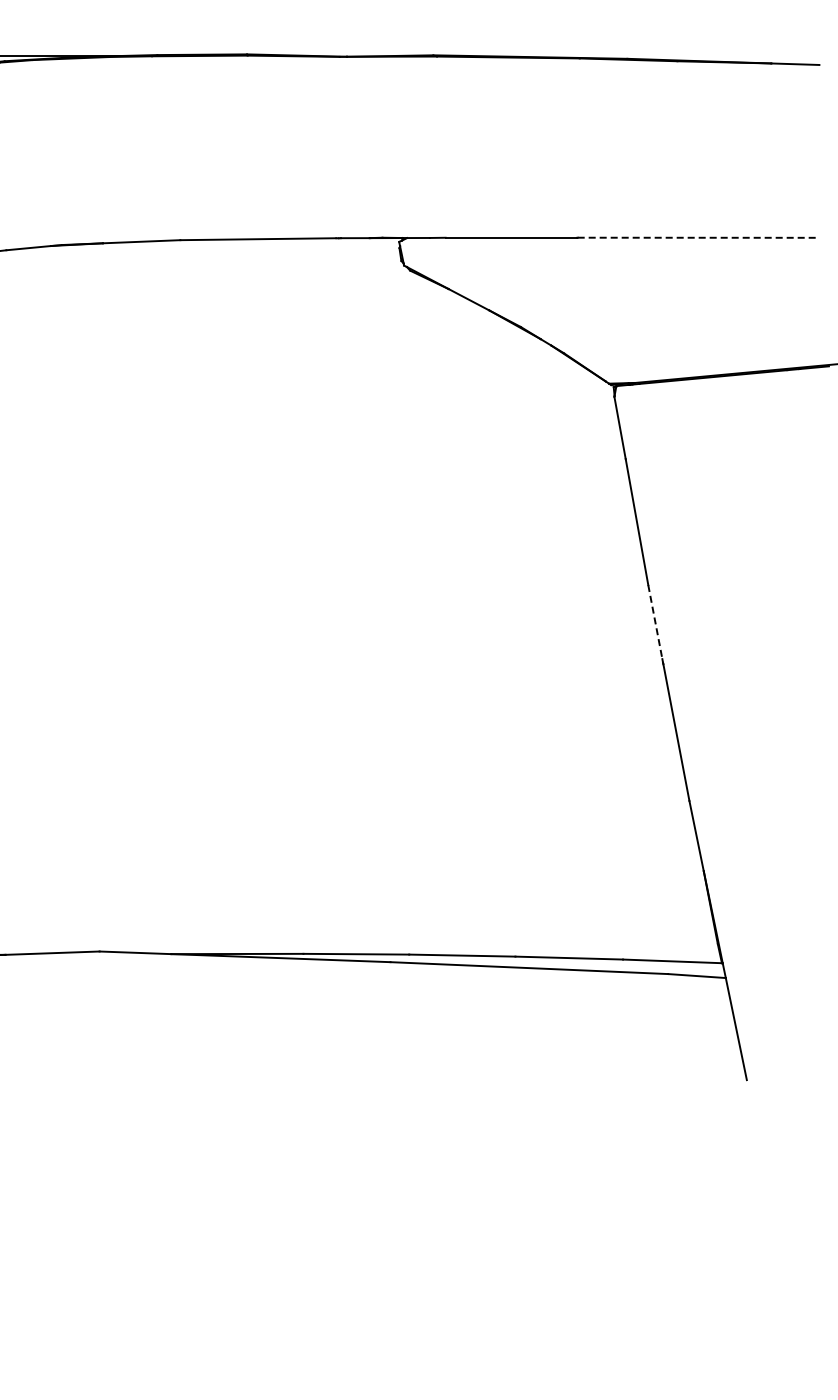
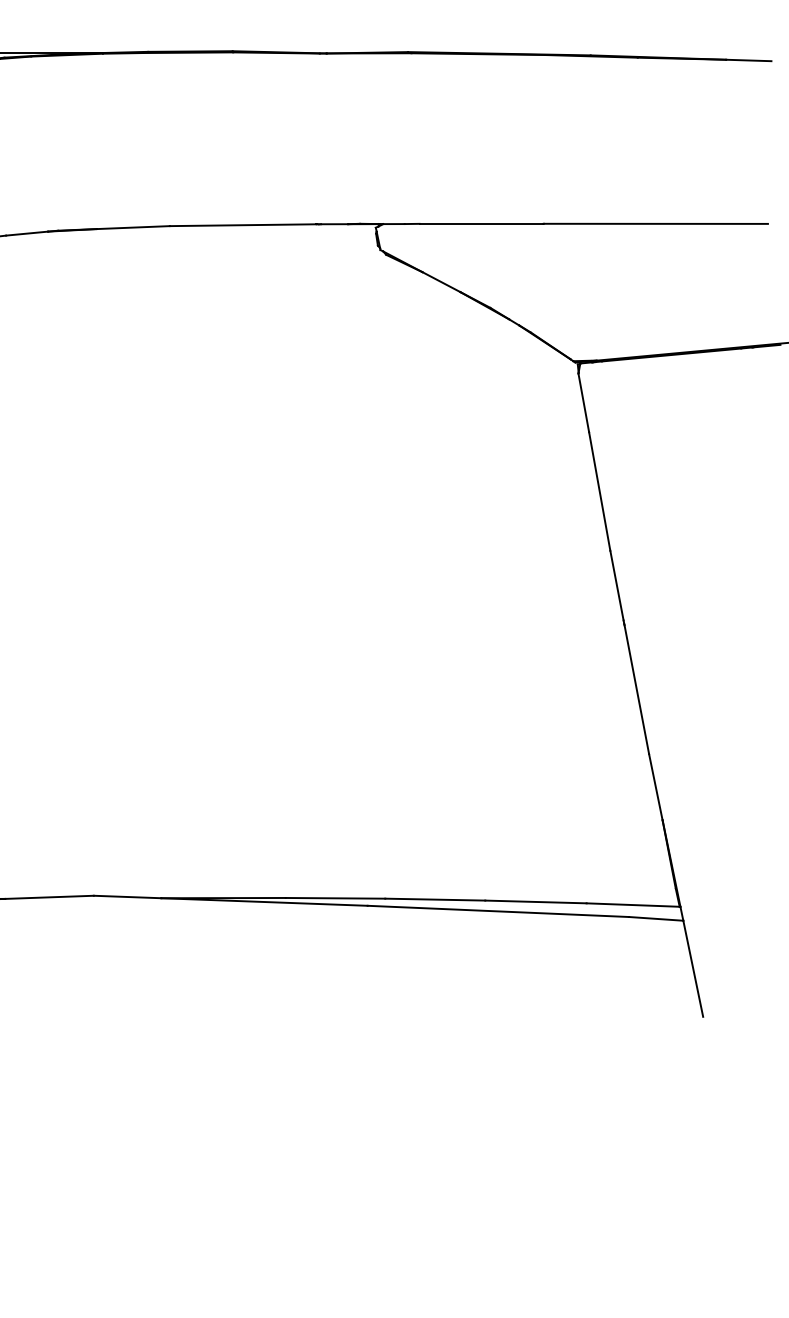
line: (697, 237) -> (656, 223), dashed -> solid
line: (655, 622) -> (617, 586), dashed -> solid

